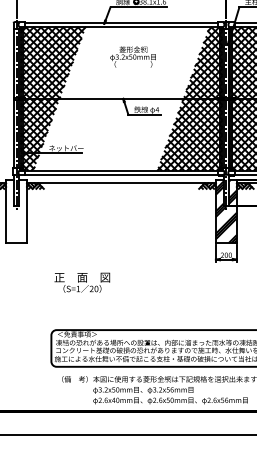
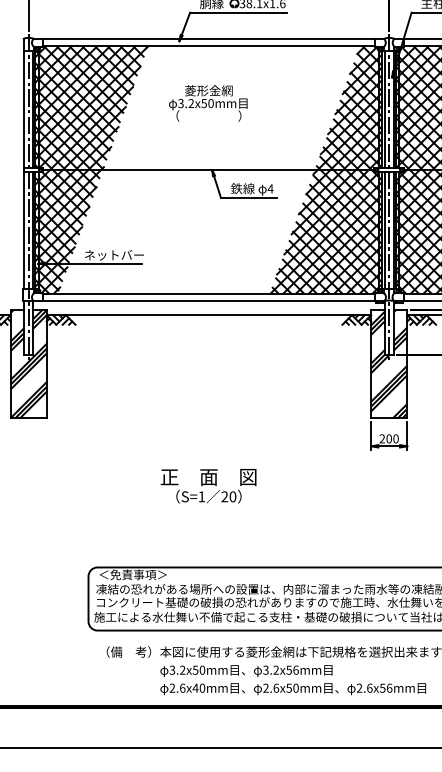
text: (132, 56) -> (207, 102), moved
hatch: (16, 211) -> (28, 363), added
text: (82, 282) -> (208, 485), moved

